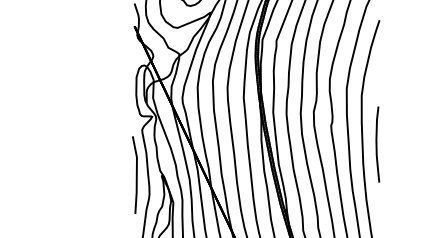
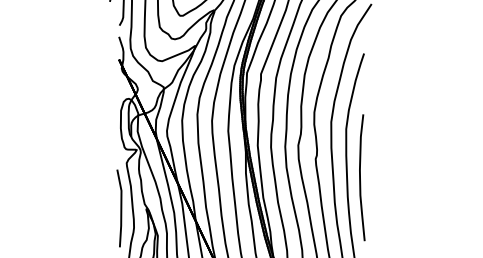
part: (377, 144) -> (362, 177), size x1.67

